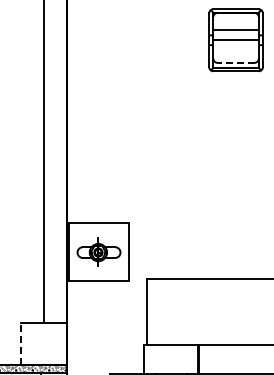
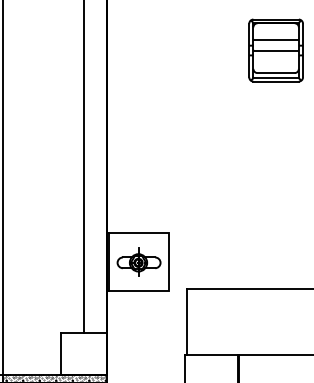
line: (236, 63) -> (276, 73), dashed -> solid
line: (21, 344) -> (61, 354), dashed -> solid

